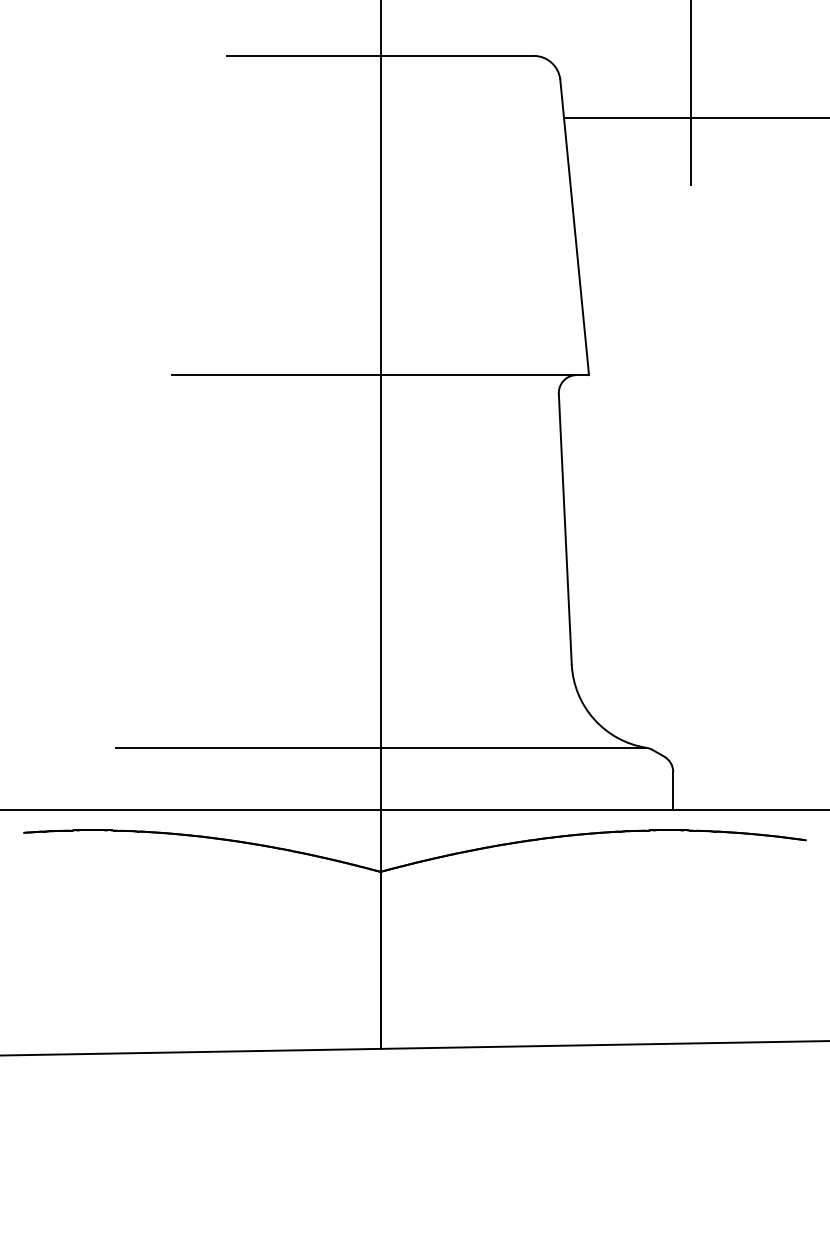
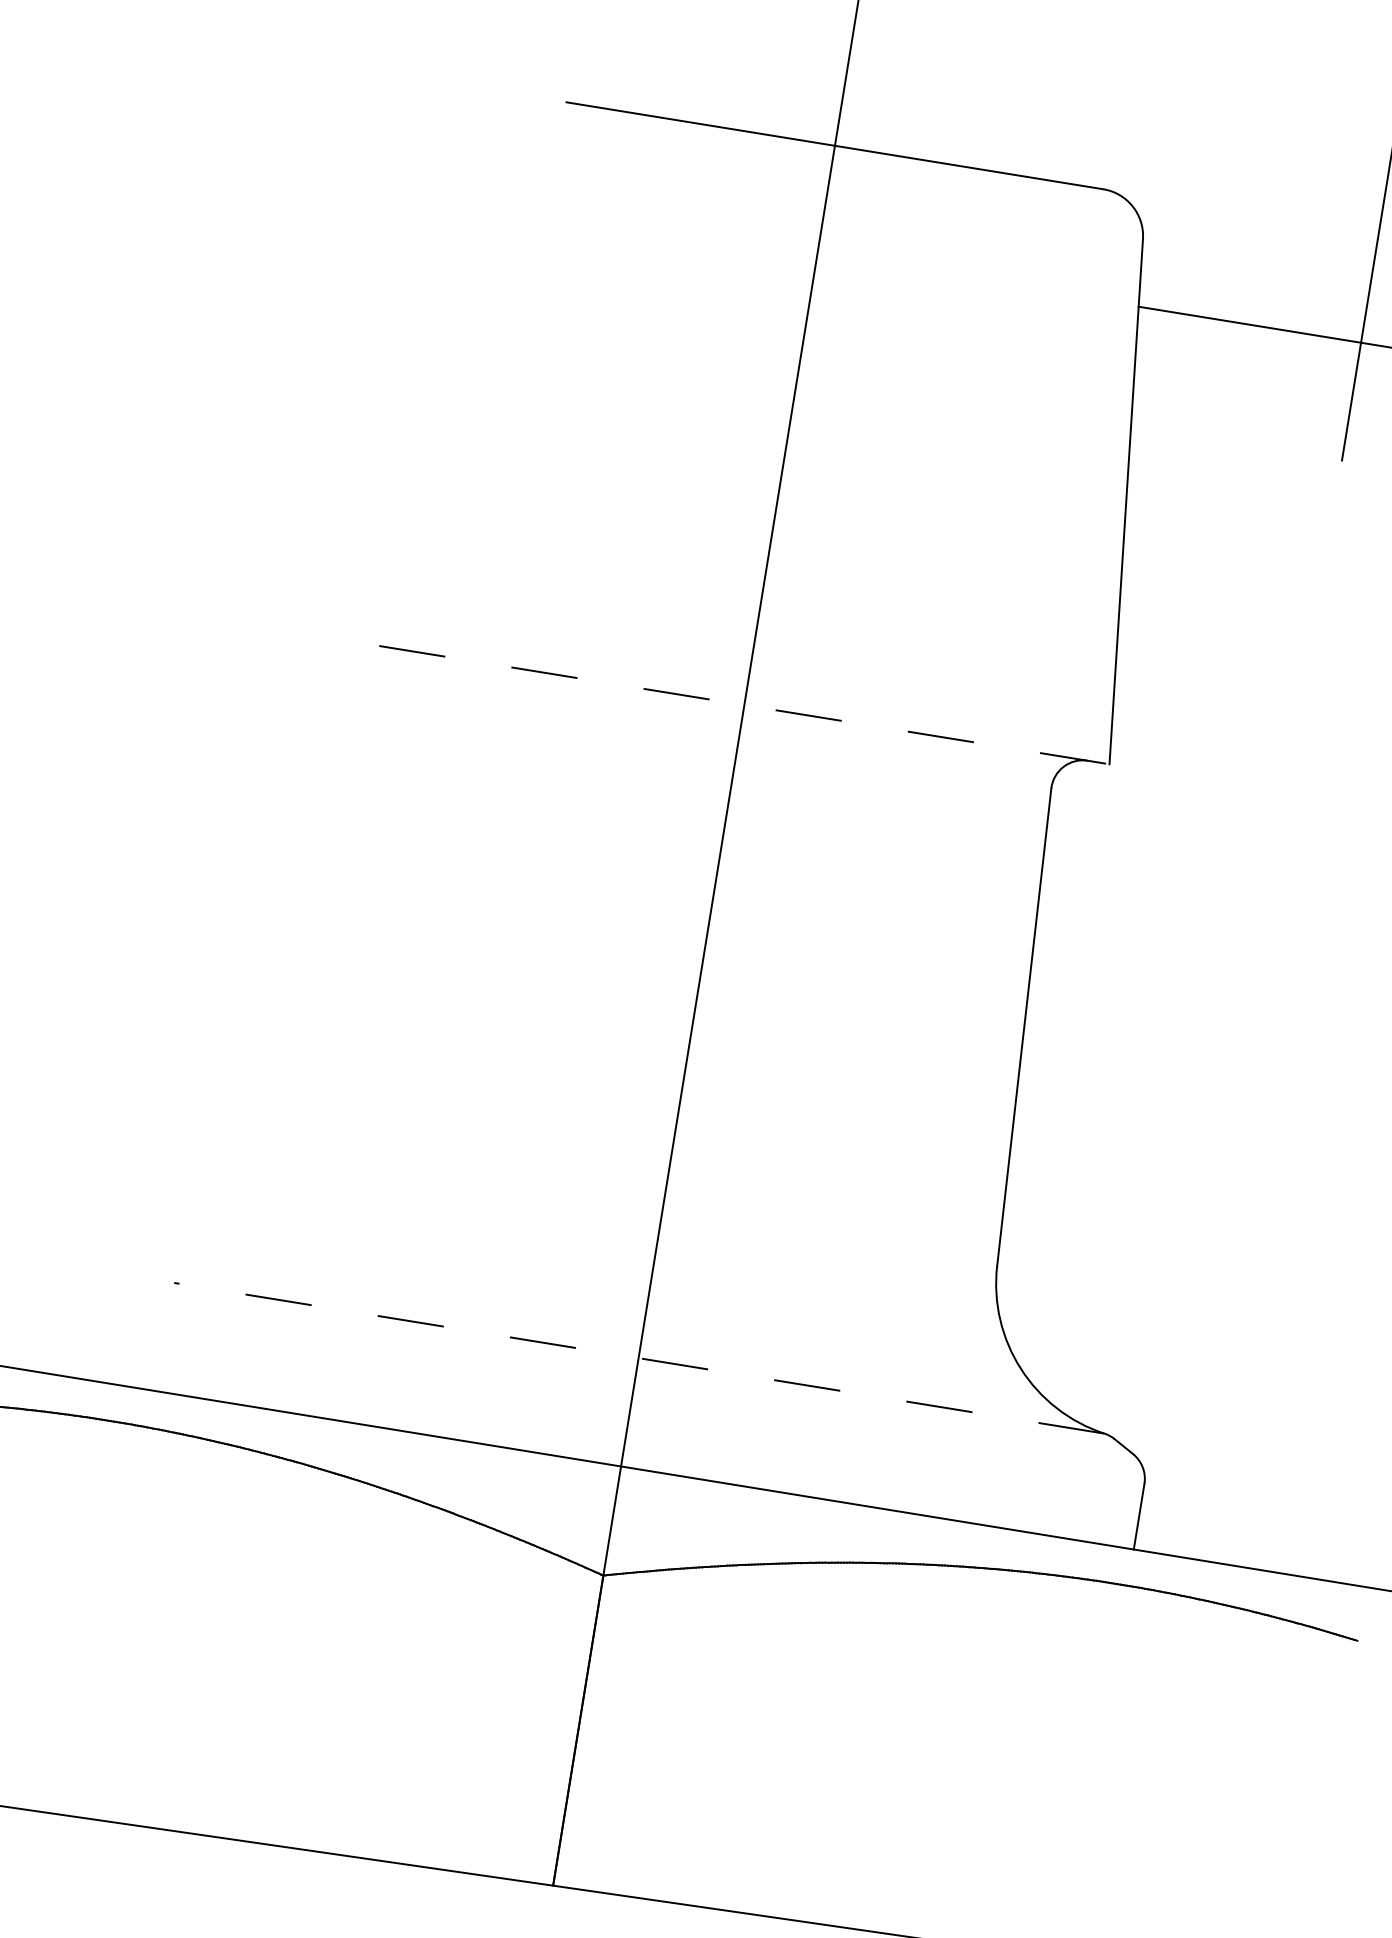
line: (381, 375) -> (745, 706), solid -> dashed
line: (380, 747) -> (638, 1357), solid -> dashed

